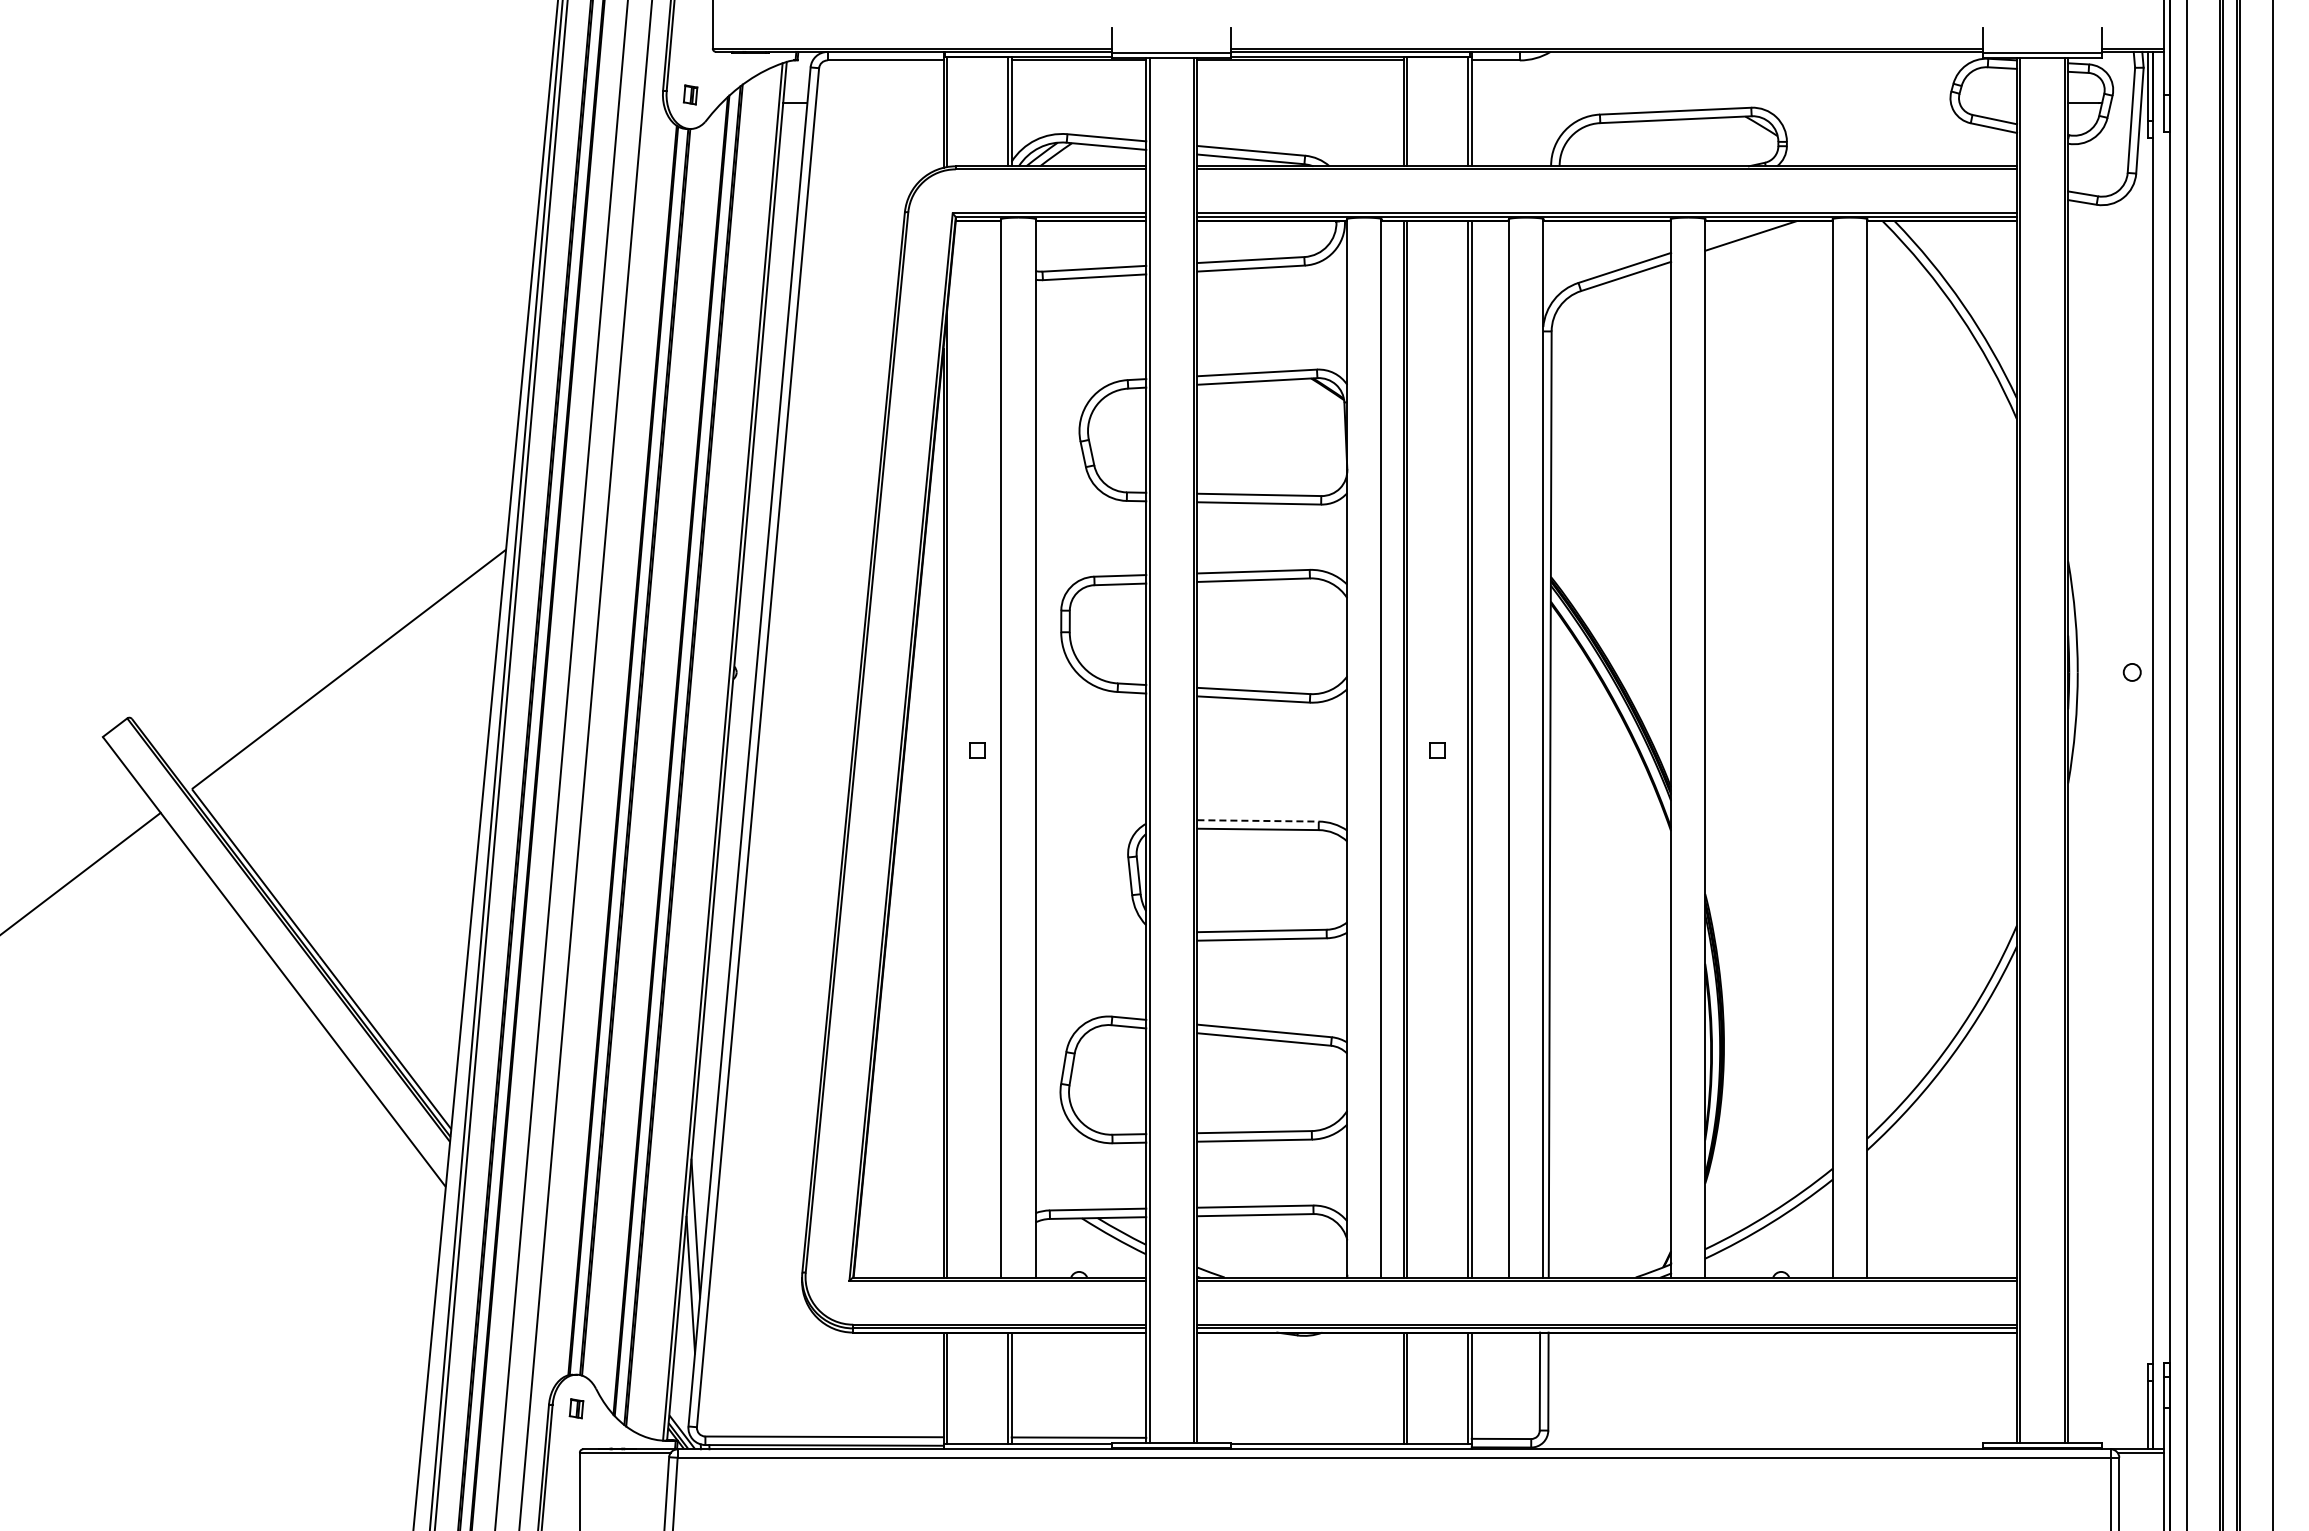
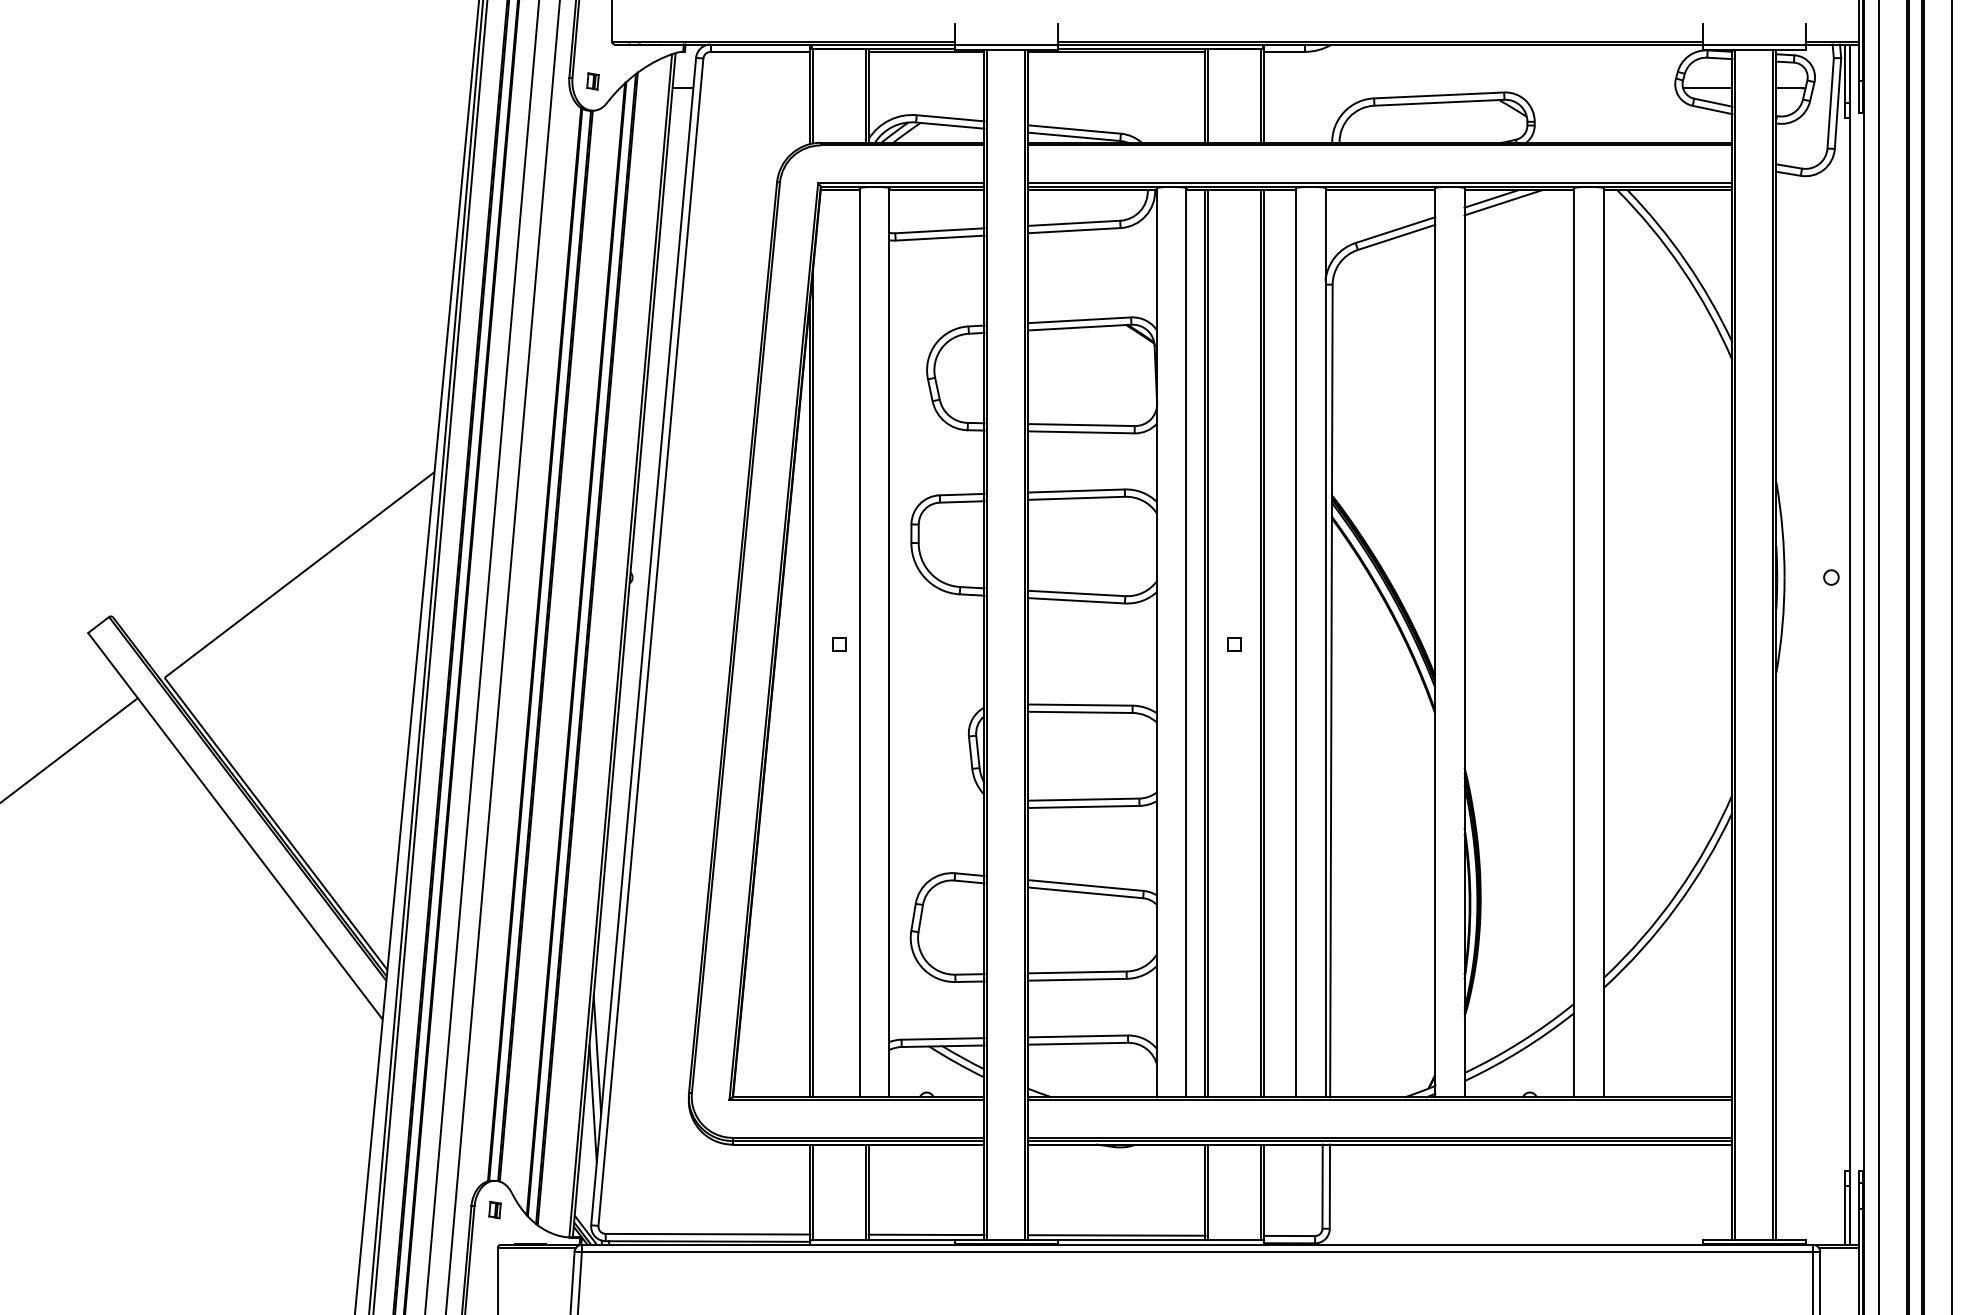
line: (1988, 103) -> (1707, 88), added
line: (1736, 231) -> (1491, 198), added
line: (1258, 820) -> (1080, 704), dashed -> solid
line: (1300, 1438) -> (1116, 1235), added

